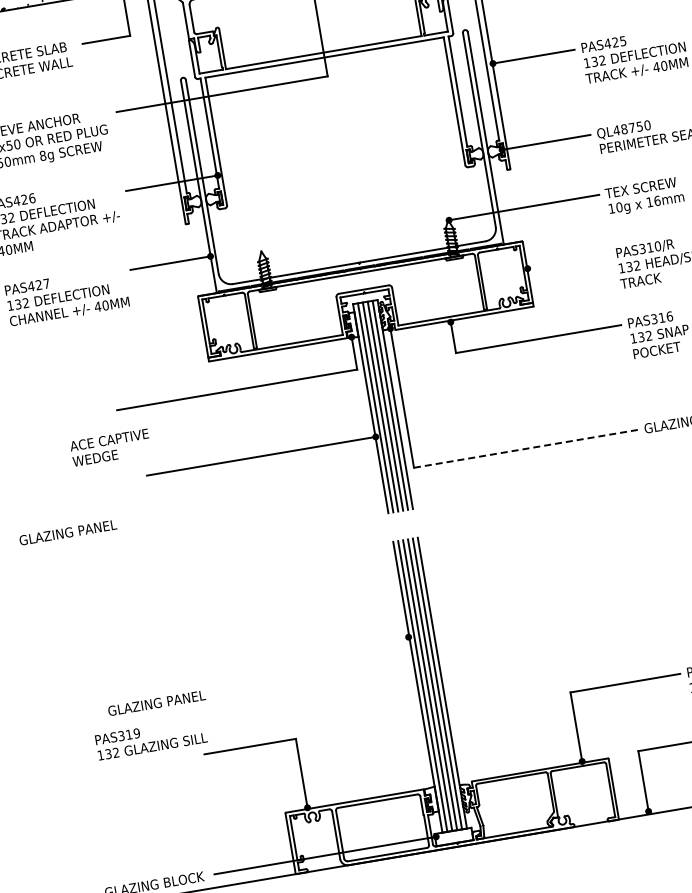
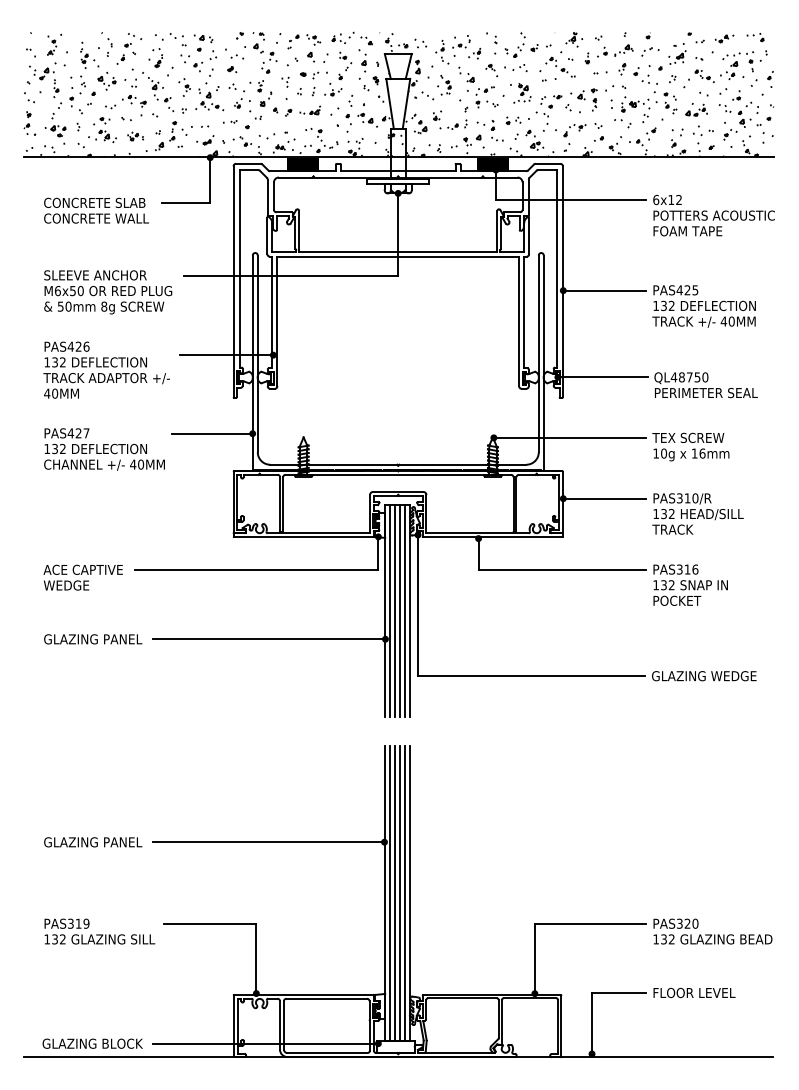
line: (568, 261) -> (604, 498), added
text: (109, 447) -> (82, 577), moved
line: (525, 449) -> (531, 676), dashed -> solid
text: (68, 532) -> (93, 639), moved
line: (294, 656) -> (268, 842), added
text: (157, 703) -> (93, 842), moved
text: (151, 738) -> (99, 931), moved

